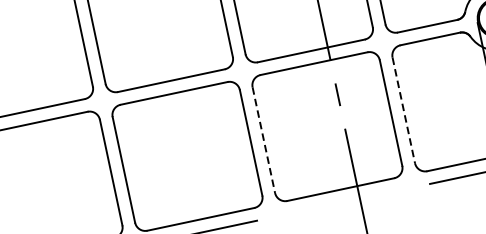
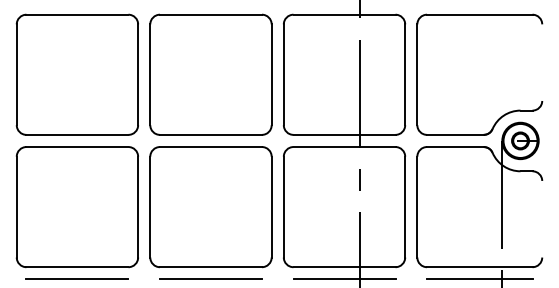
line: (404, 110) -> (417, 207), dashed -> solid
line: (263, 140) -> (283, 207), dashed -> solid
line: (343, 202) -> (344, 279), added

